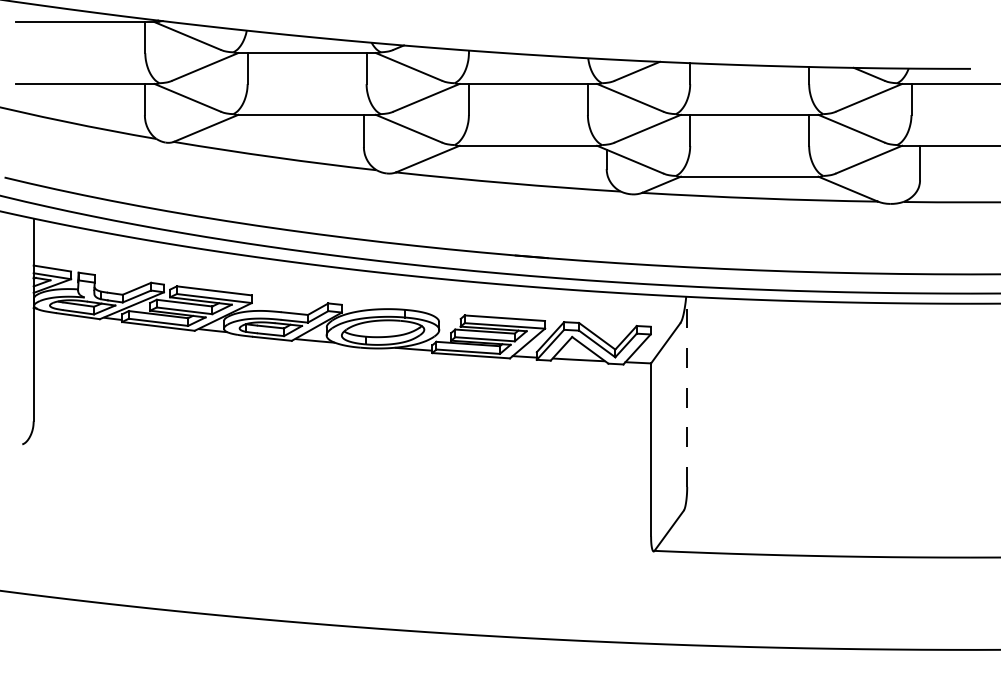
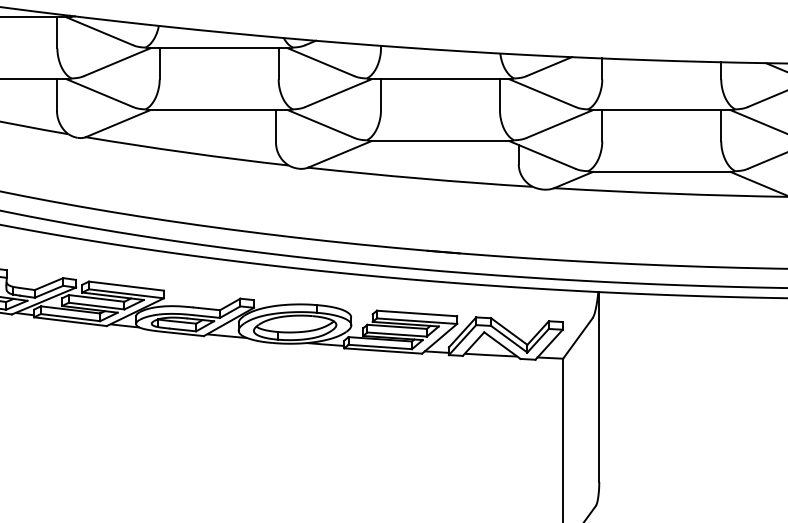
line: (687, 391) -> (599, 386), dashed -> solid

